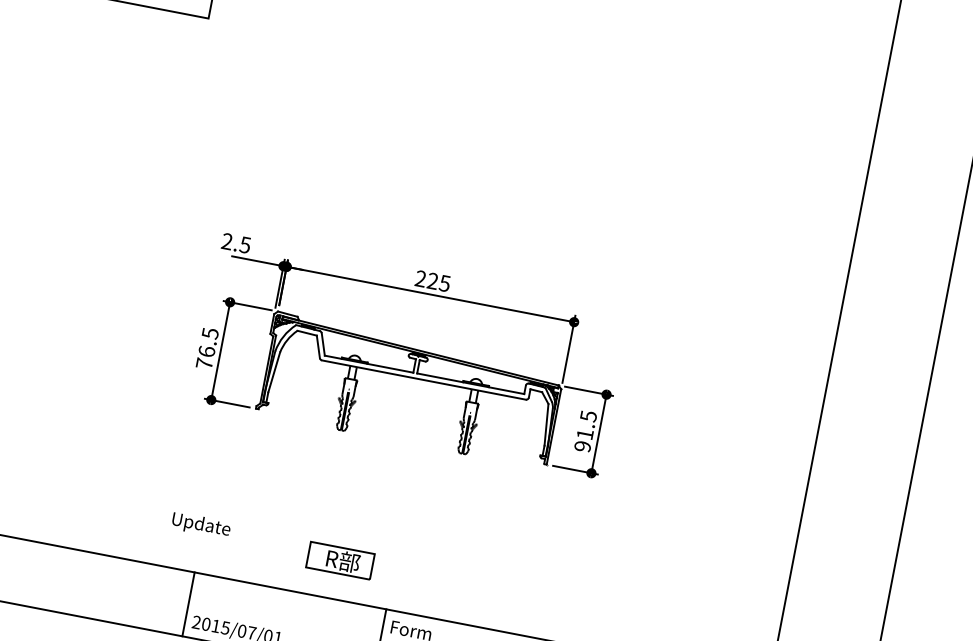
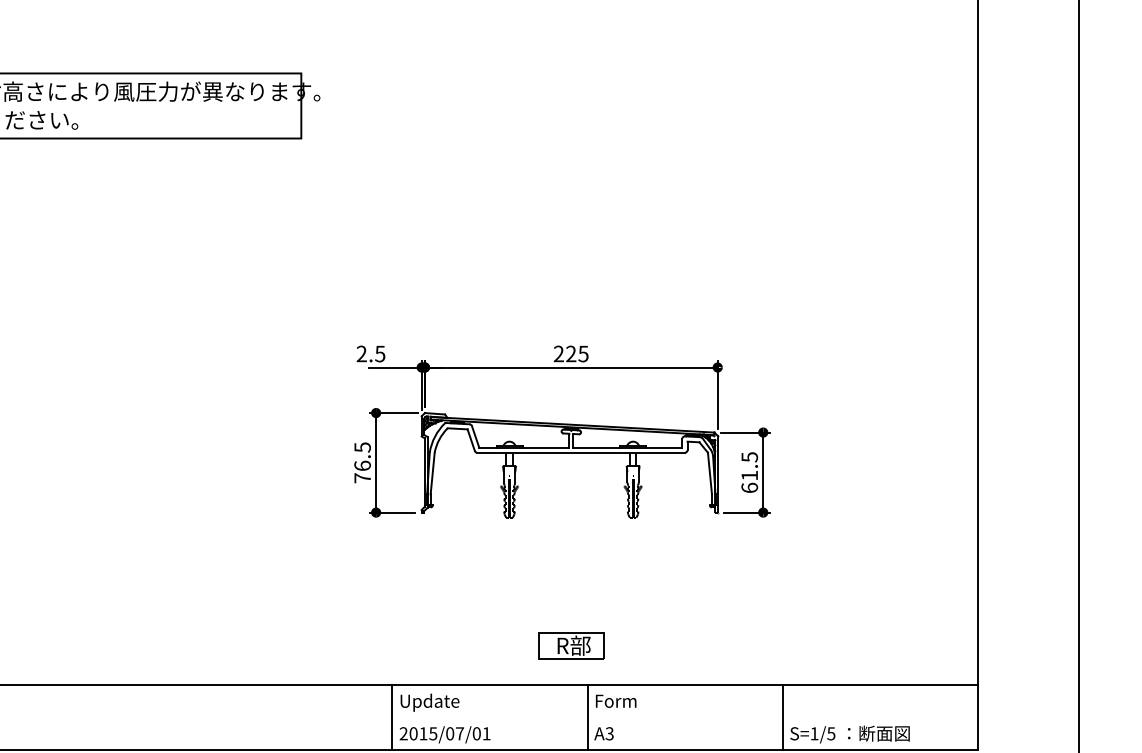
text: (582, 446) -> (749, 487), 91.5 -> 61.5
text: (200, 525) -> (429, 702), moved
part: (340, 560) -> (571, 645), moved

